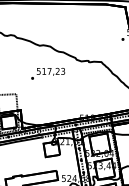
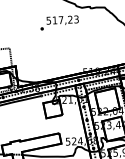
text: (48, 73) -> (59, 22), moved

